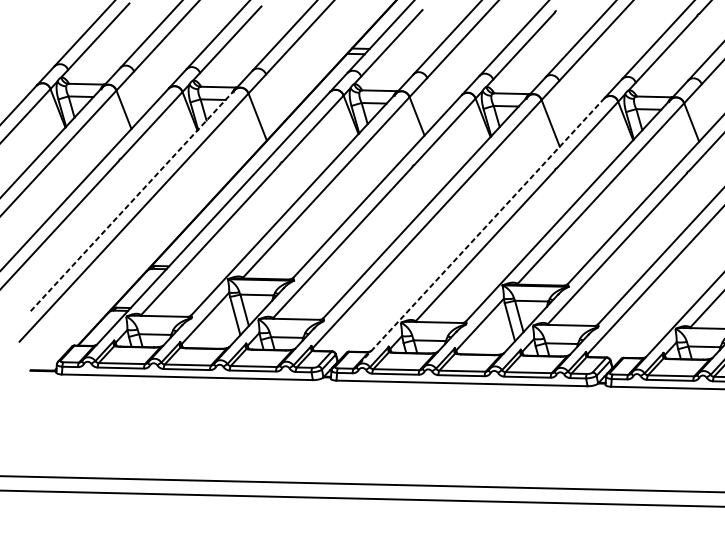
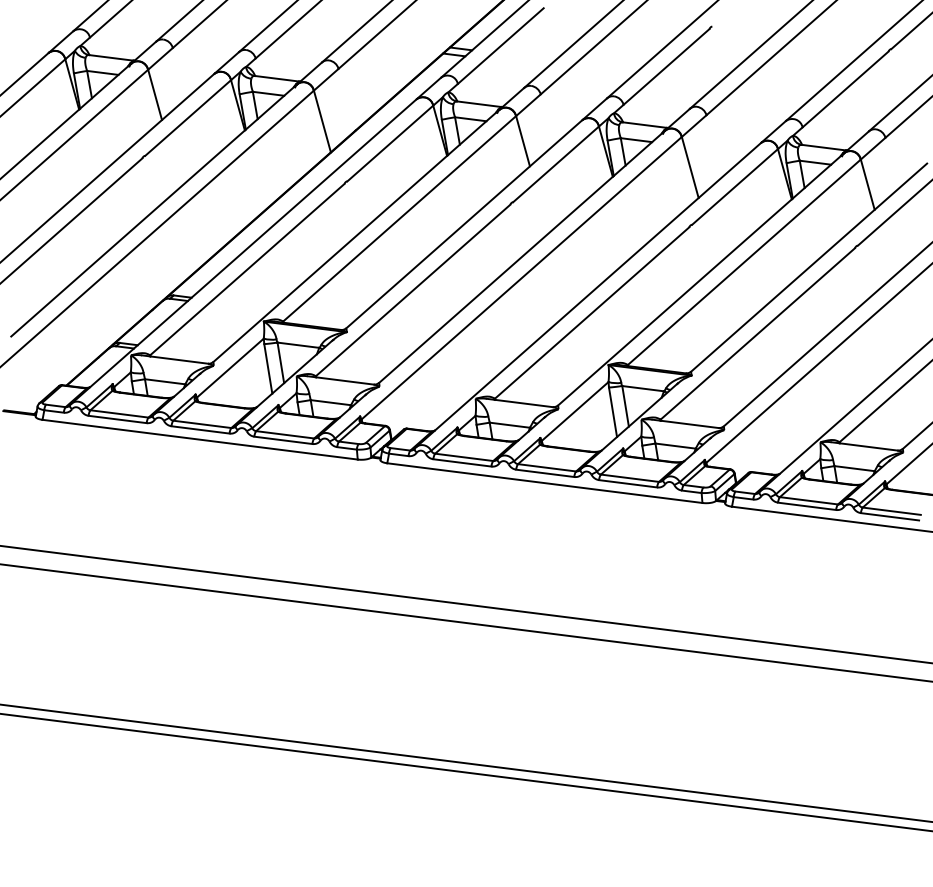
line: (132, 200) -> (154, 210), dashed -> solid
line: (481, 232) -> (588, 295), dashed -> solid

